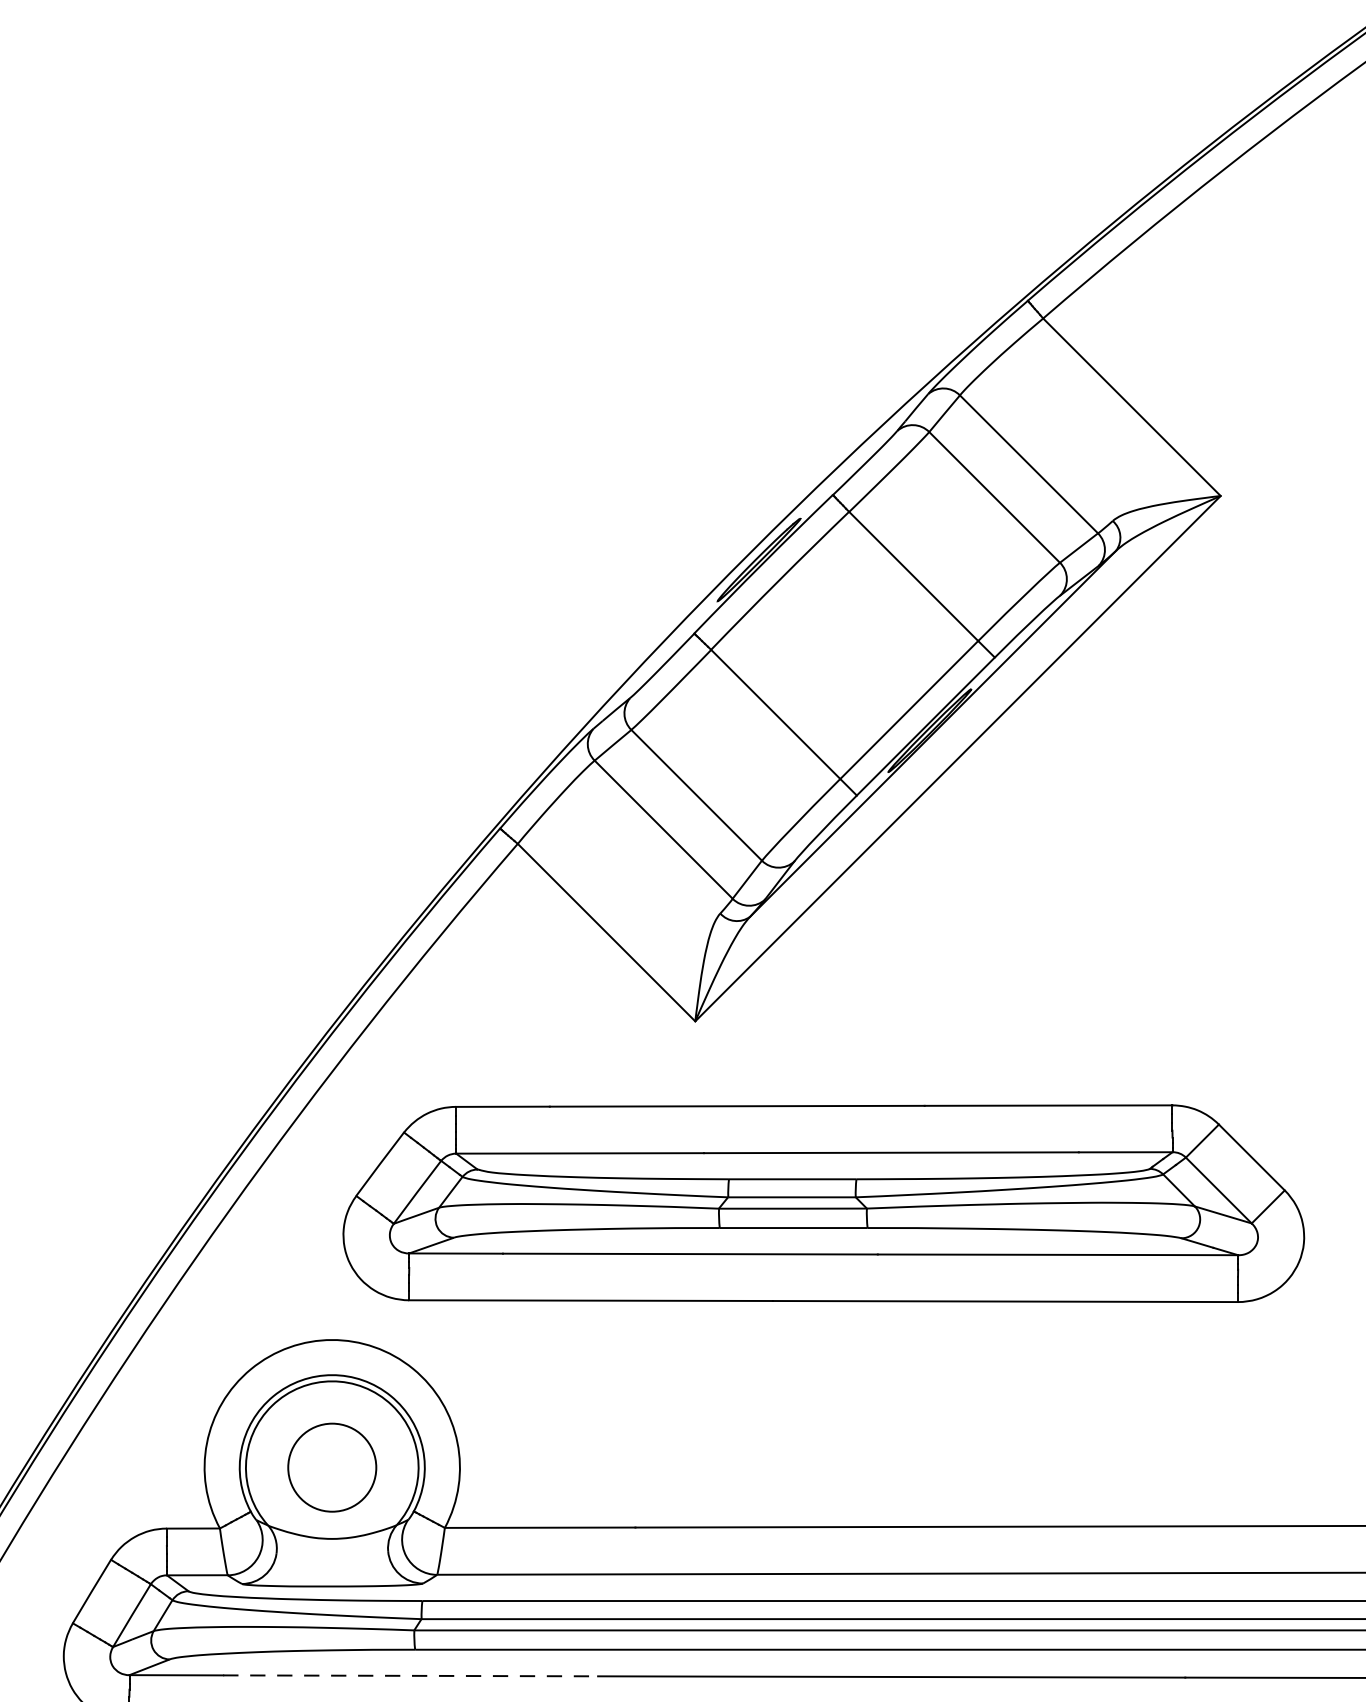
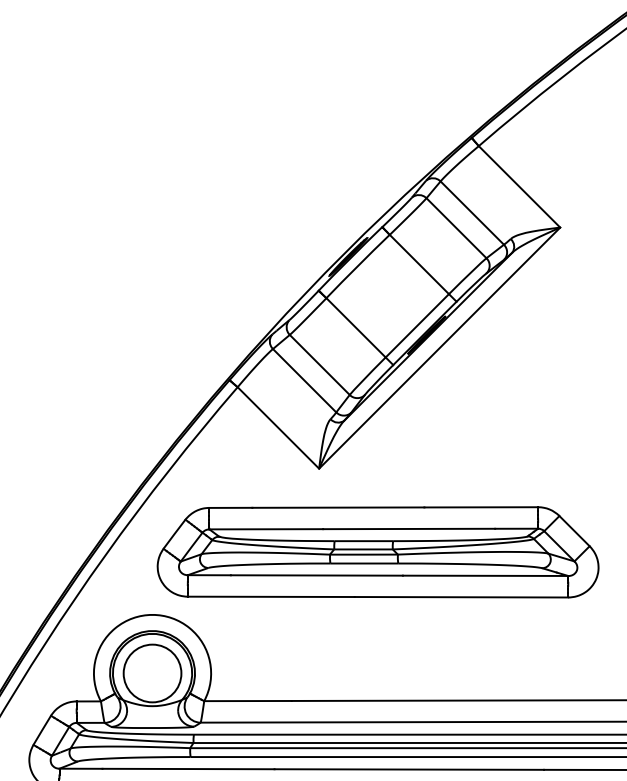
circle: (332, 1467) -> (152, 673), size x1.43
line: (412, 1676) -> (189, 769), dashed -> solid

